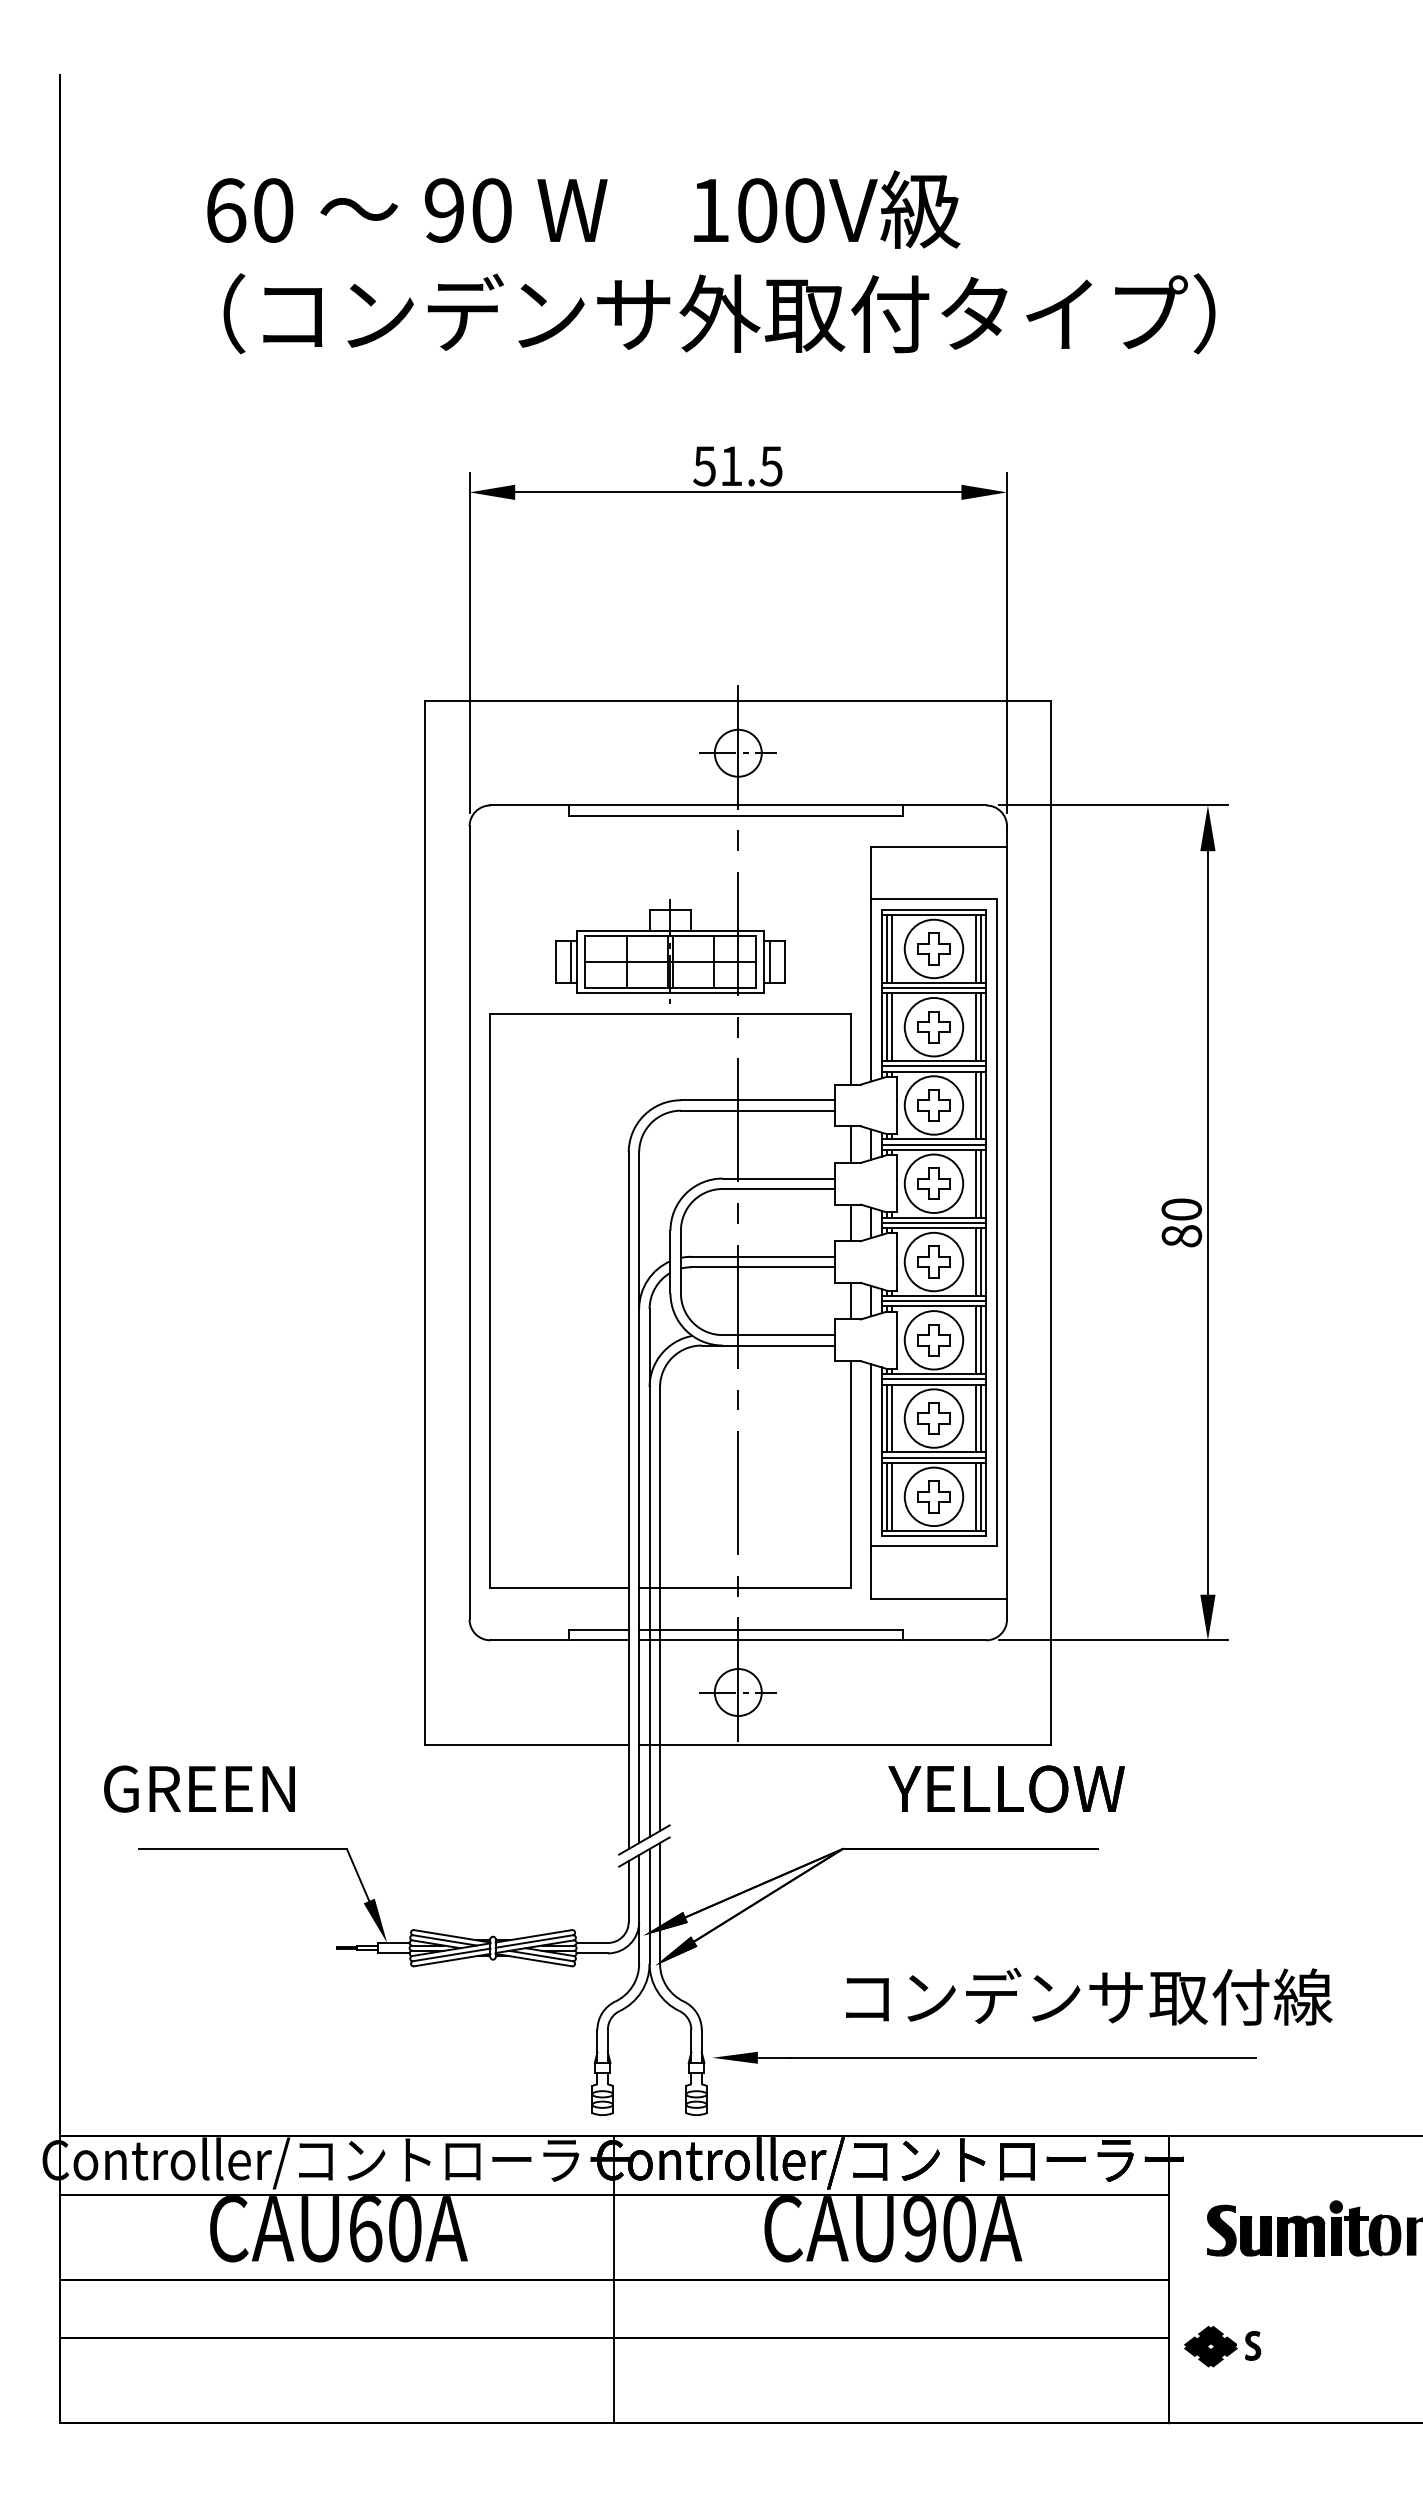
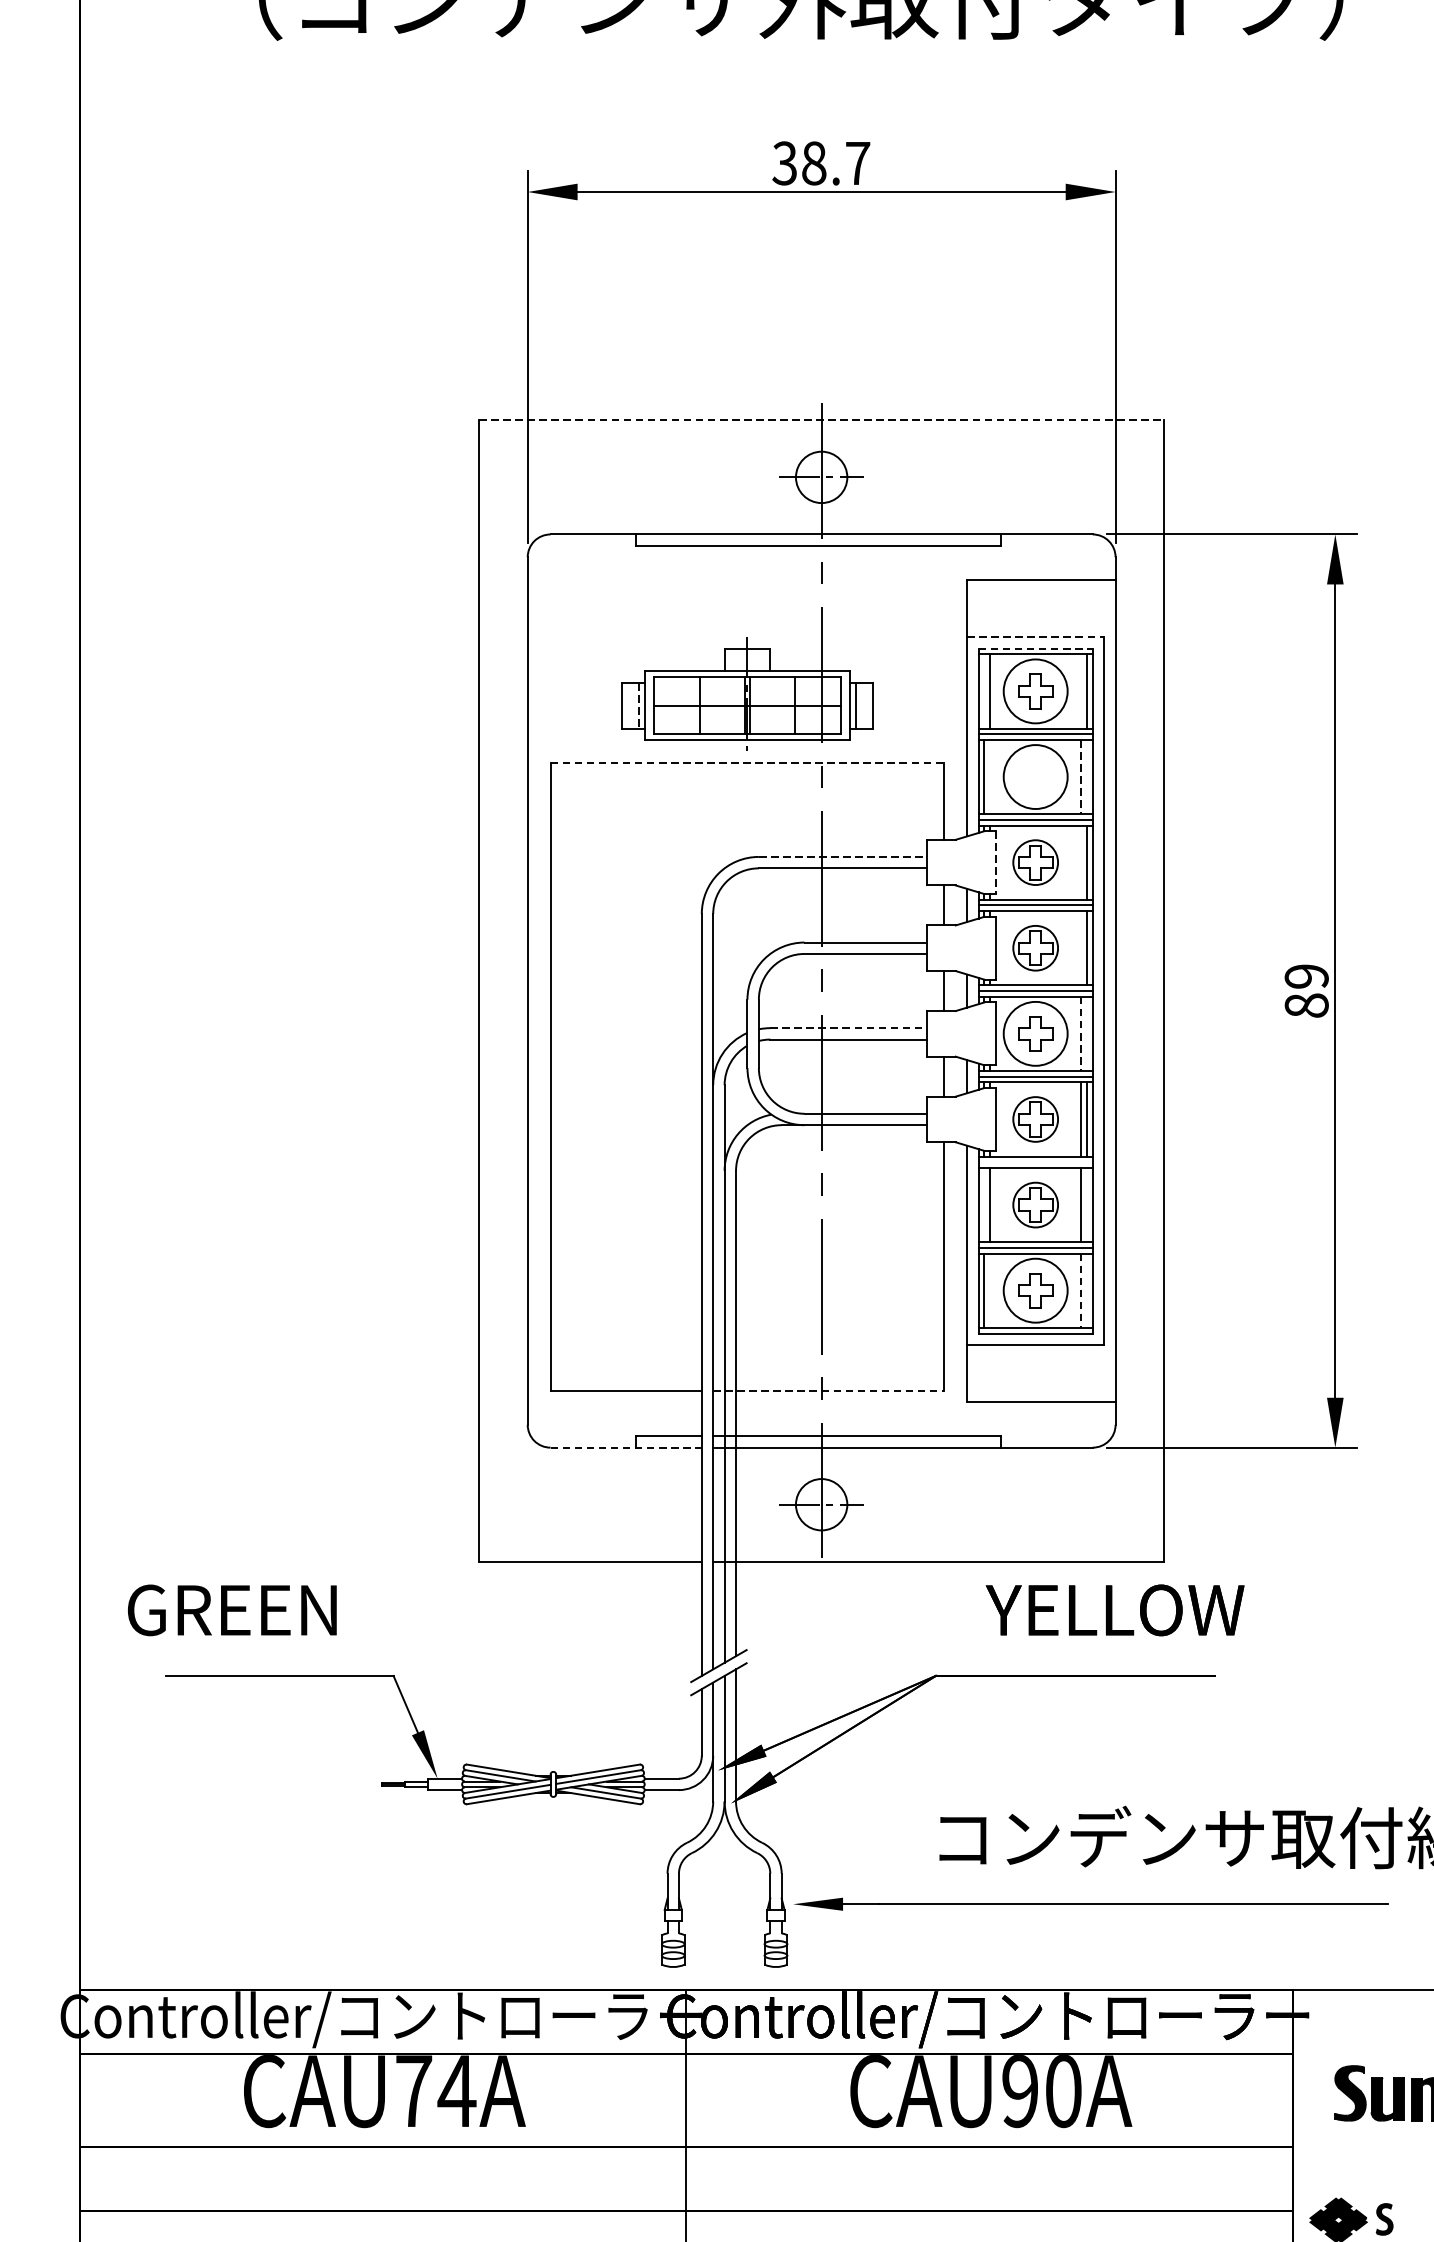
text: (737, 466) -> (820, 163), 51.5 -> 38.7
line: (738, 701) -> (821, 420), solid -> dashed
line: (933, 899) -> (1035, 637), solid -> dashed
line: (934, 909) -> (1036, 648), solid -> dashed
line: (887, 948) -> (984, 690), removed
line: (975, 948) -> (1081, 690), removed
line: (571, 962) -> (639, 706), solid -> dashed
line: (670, 1014) -> (747, 763), solid -> dashed
line: (892, 1027) -> (990, 777), removed
part: (933, 1027) -> (1035, 777), removed
line: (975, 1027) -> (1081, 777), solid -> dashed
line: (980, 1027) -> (1086, 777), removed
line: (757, 1100) -> (842, 857), solid -> dashed
line: (897, 1105) -> (995, 862), solid -> dashed
circle: (933, 1105) -> (1035, 862), size x0.7
line: (975, 1105) -> (1081, 862), removed
circle: (933, 1183) -> (1035, 947), size x0.7
line: (975, 1183) -> (1081, 947), removed
text: (1181, 1209) -> (1306, 976), 80 -> 89
line: (763, 1256) -> (849, 1027), solid -> dashed
line: (980, 1261) -> (1086, 1033), removed
line: (975, 1262) -> (1081, 1034), solid -> dashed
circle: (933, 1340) -> (1035, 1119), size x0.7
line: (933, 1379) -> (1035, 1162), removed
line: (887, 1418) -> (984, 1205), removed
circle: (933, 1418) -> (1035, 1205), size x0.7
line: (980, 1418) -> (1086, 1205), removed
line: (892, 1496) -> (990, 1290), removed
line: (975, 1496) -> (1081, 1290), solid -> dashed
line: (980, 1496) -> (1086, 1290), removed
line: (744, 1588) -> (828, 1390), solid -> dashed
line: (560, 1640) -> (627, 1447), solid -> dashed
text: (385, 2229) -> (435, 2092), CAU60A -> CAU74A

